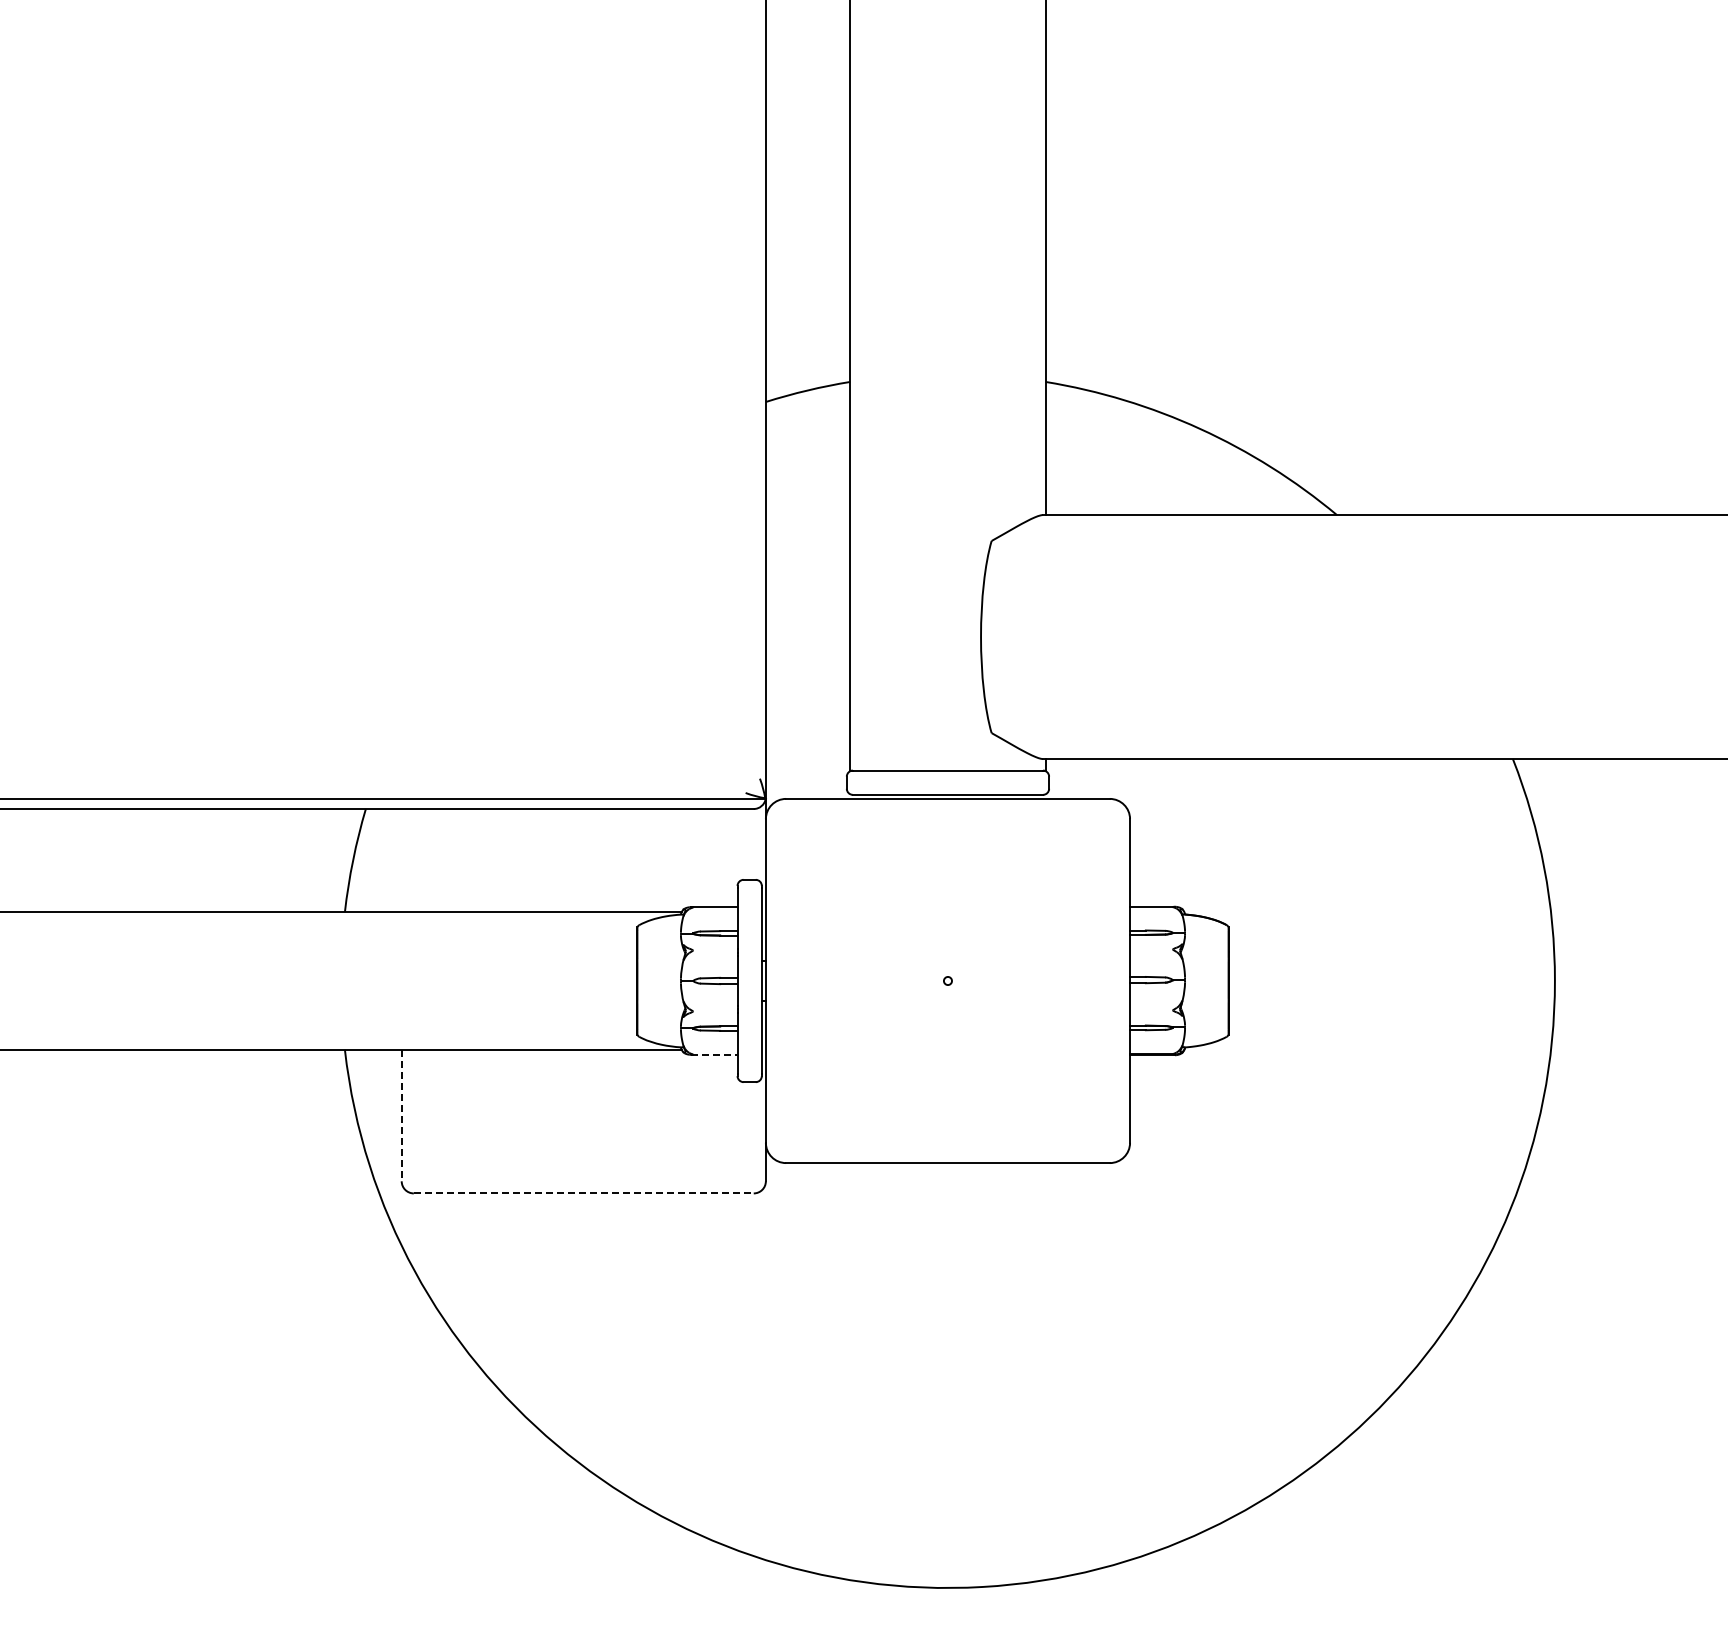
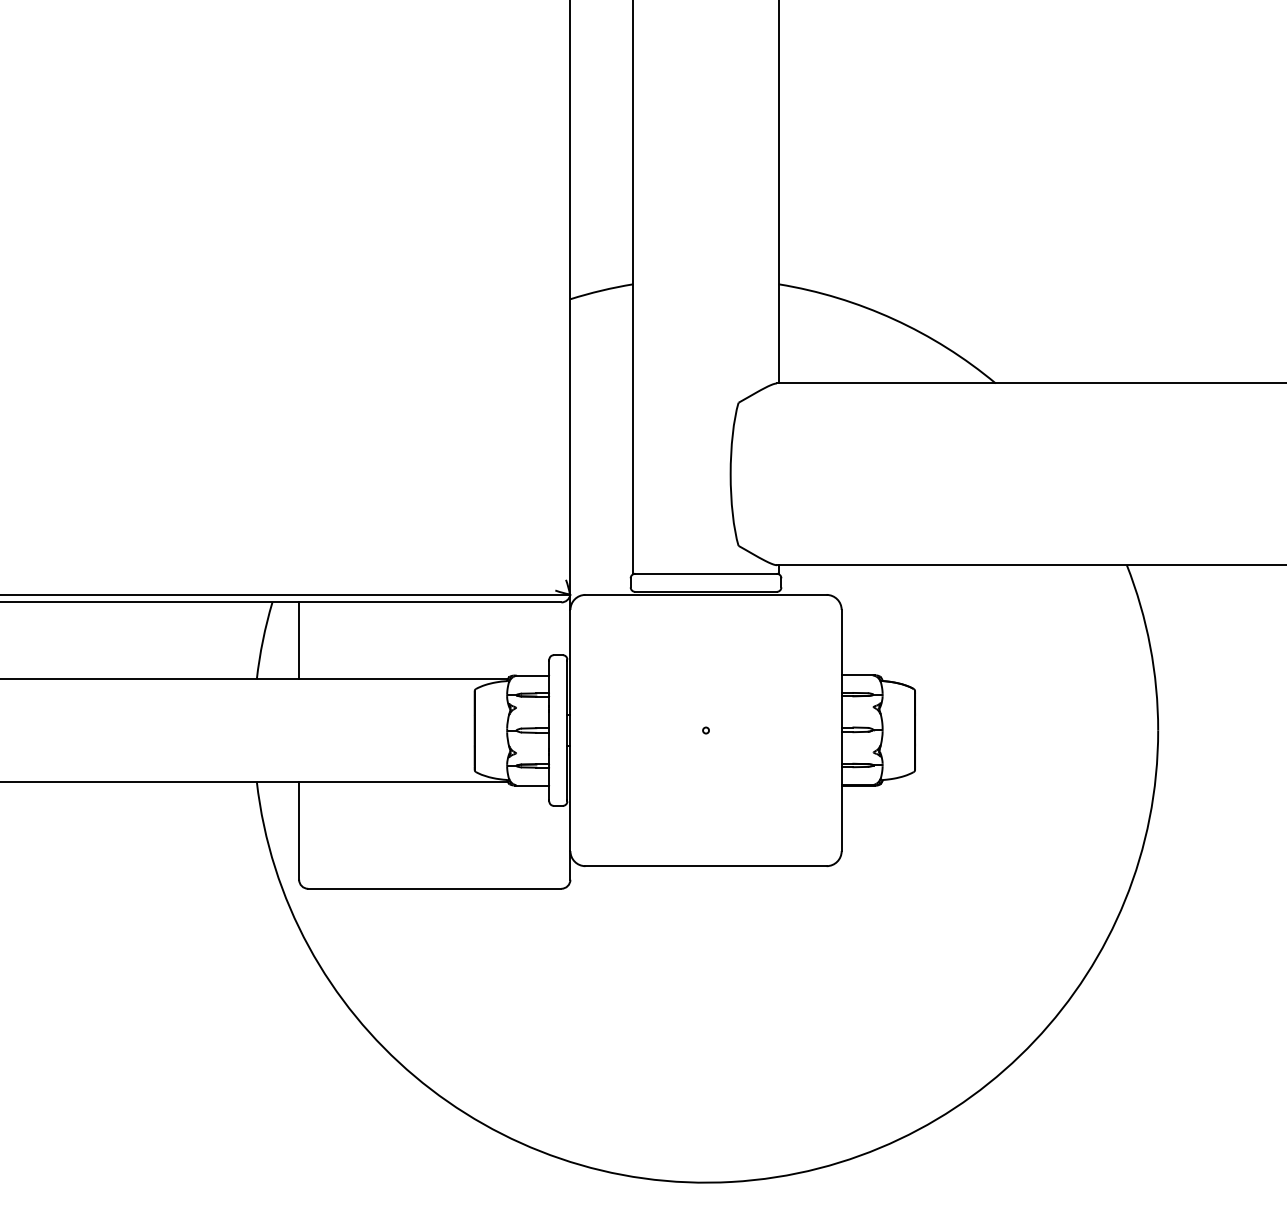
line: (401, 860) -> (298, 640), added
line: (714, 1054) -> (532, 785), dashed -> solid
line: (401, 1115) -> (298, 830), dashed -> solid
line: (583, 1193) -> (434, 888), dashed -> solid

